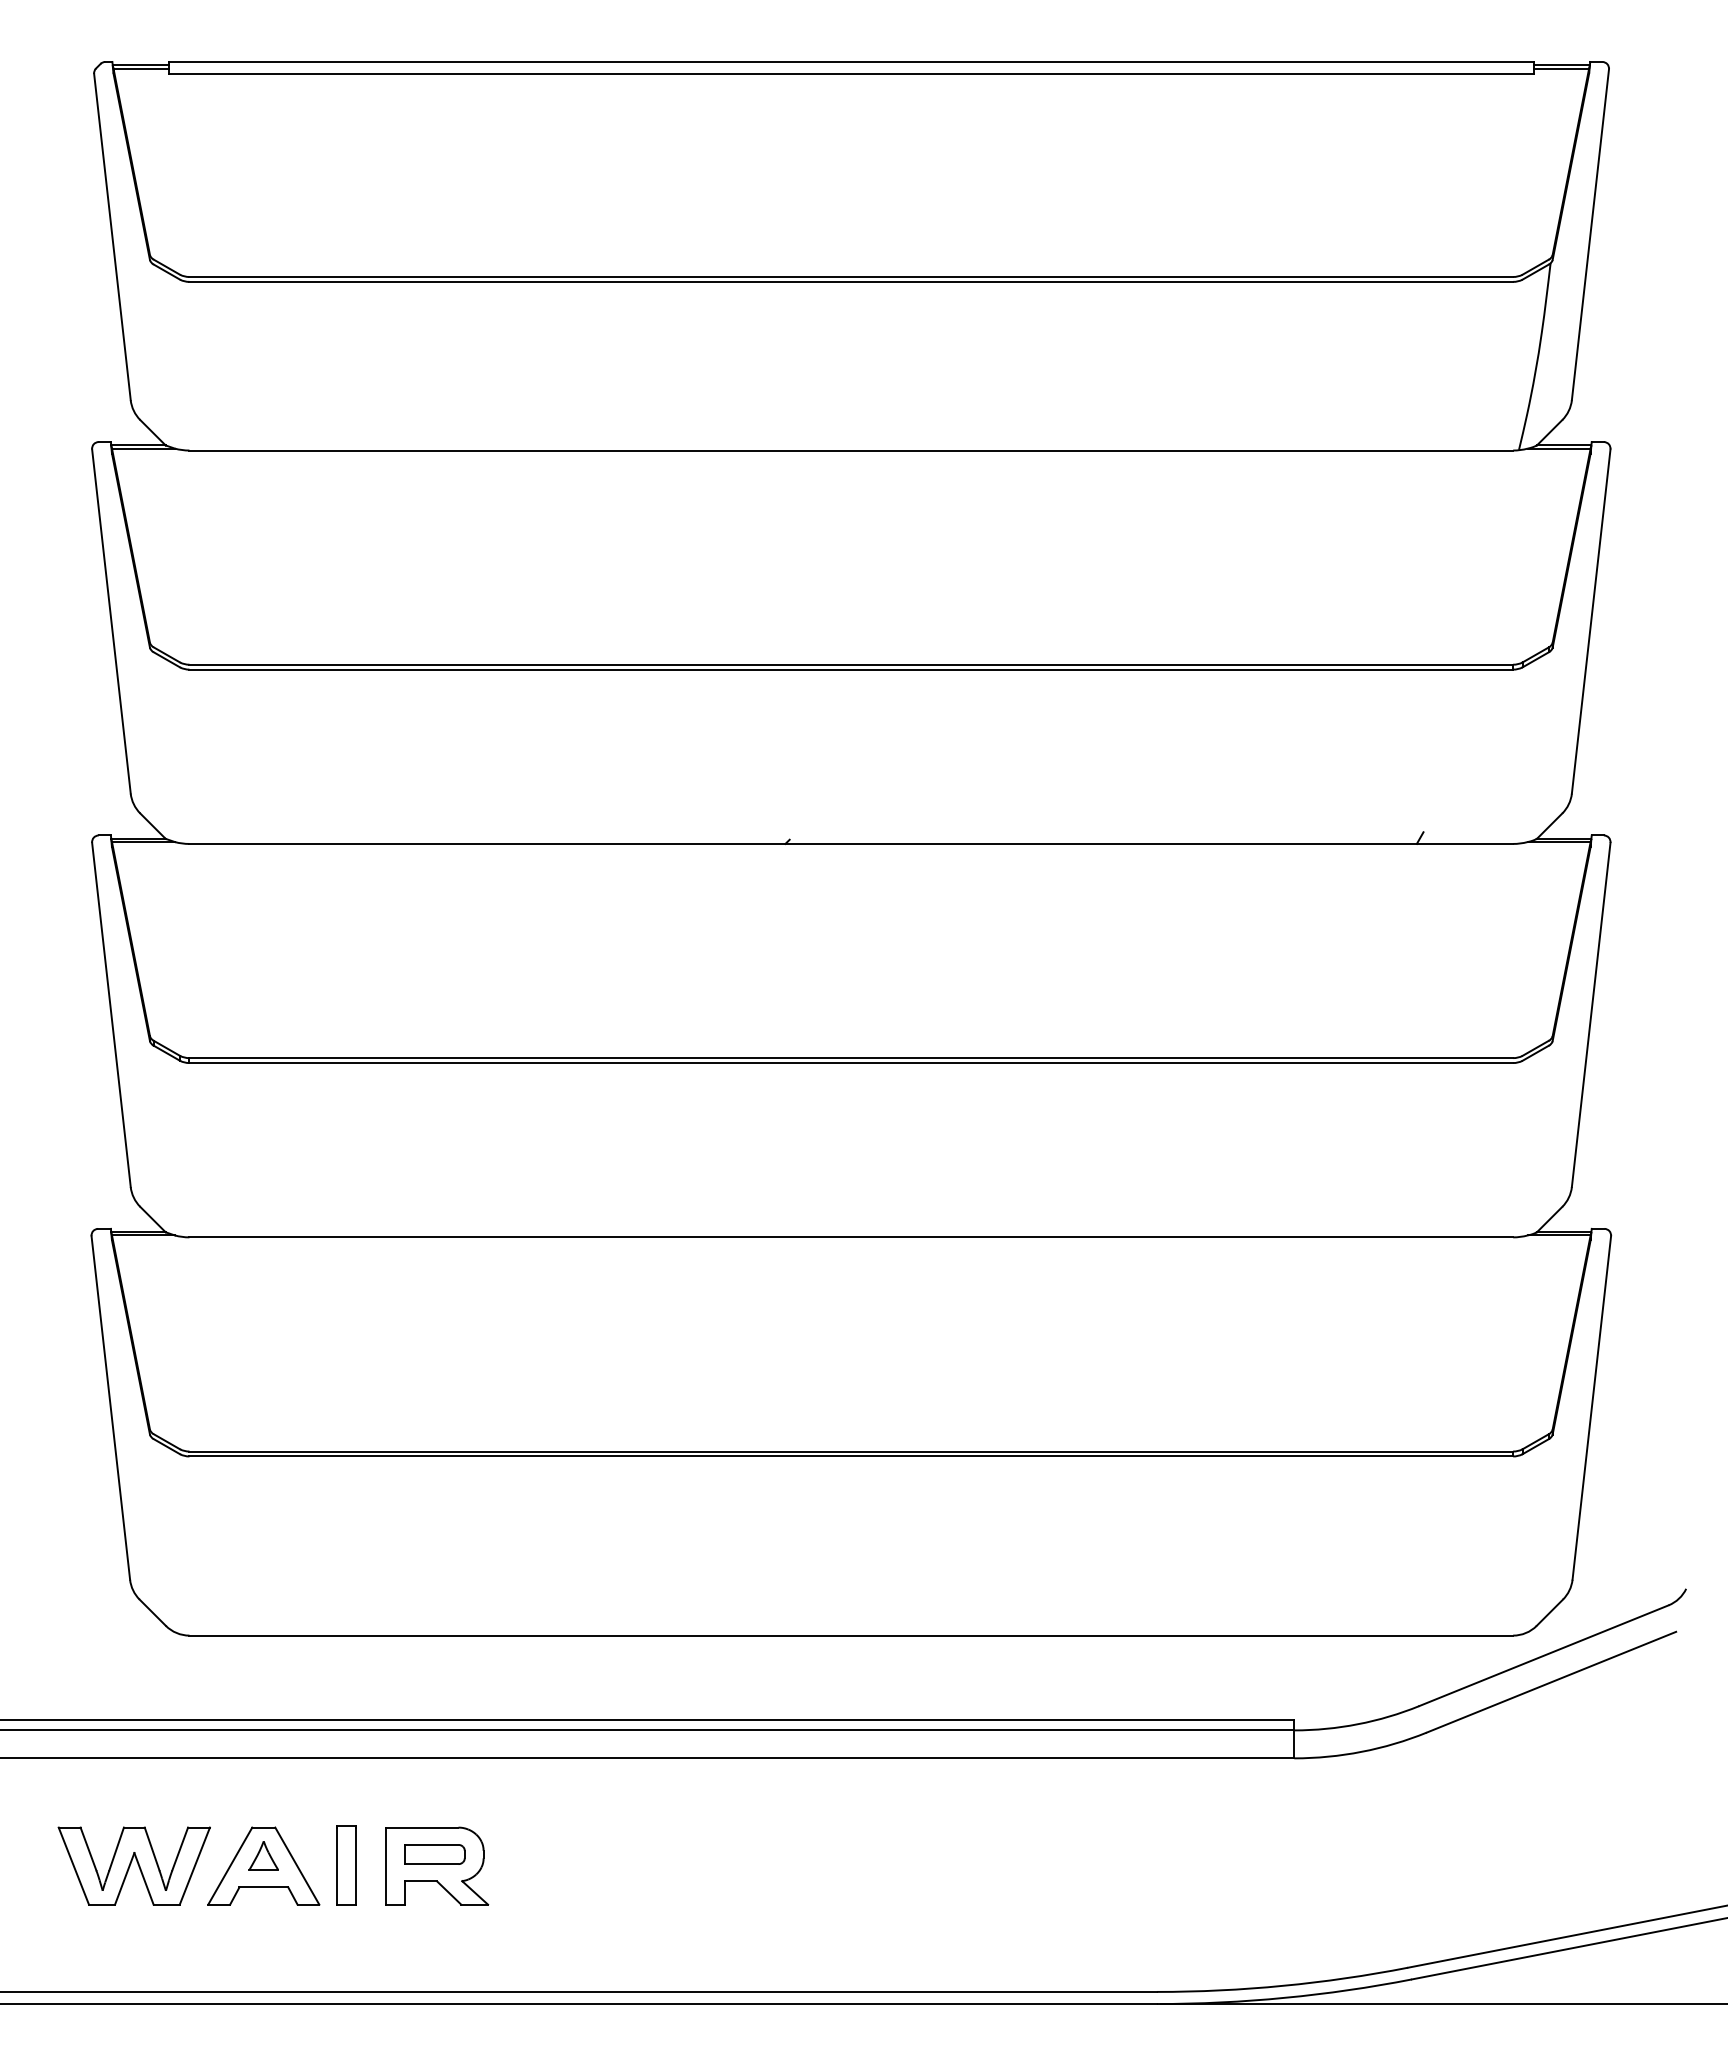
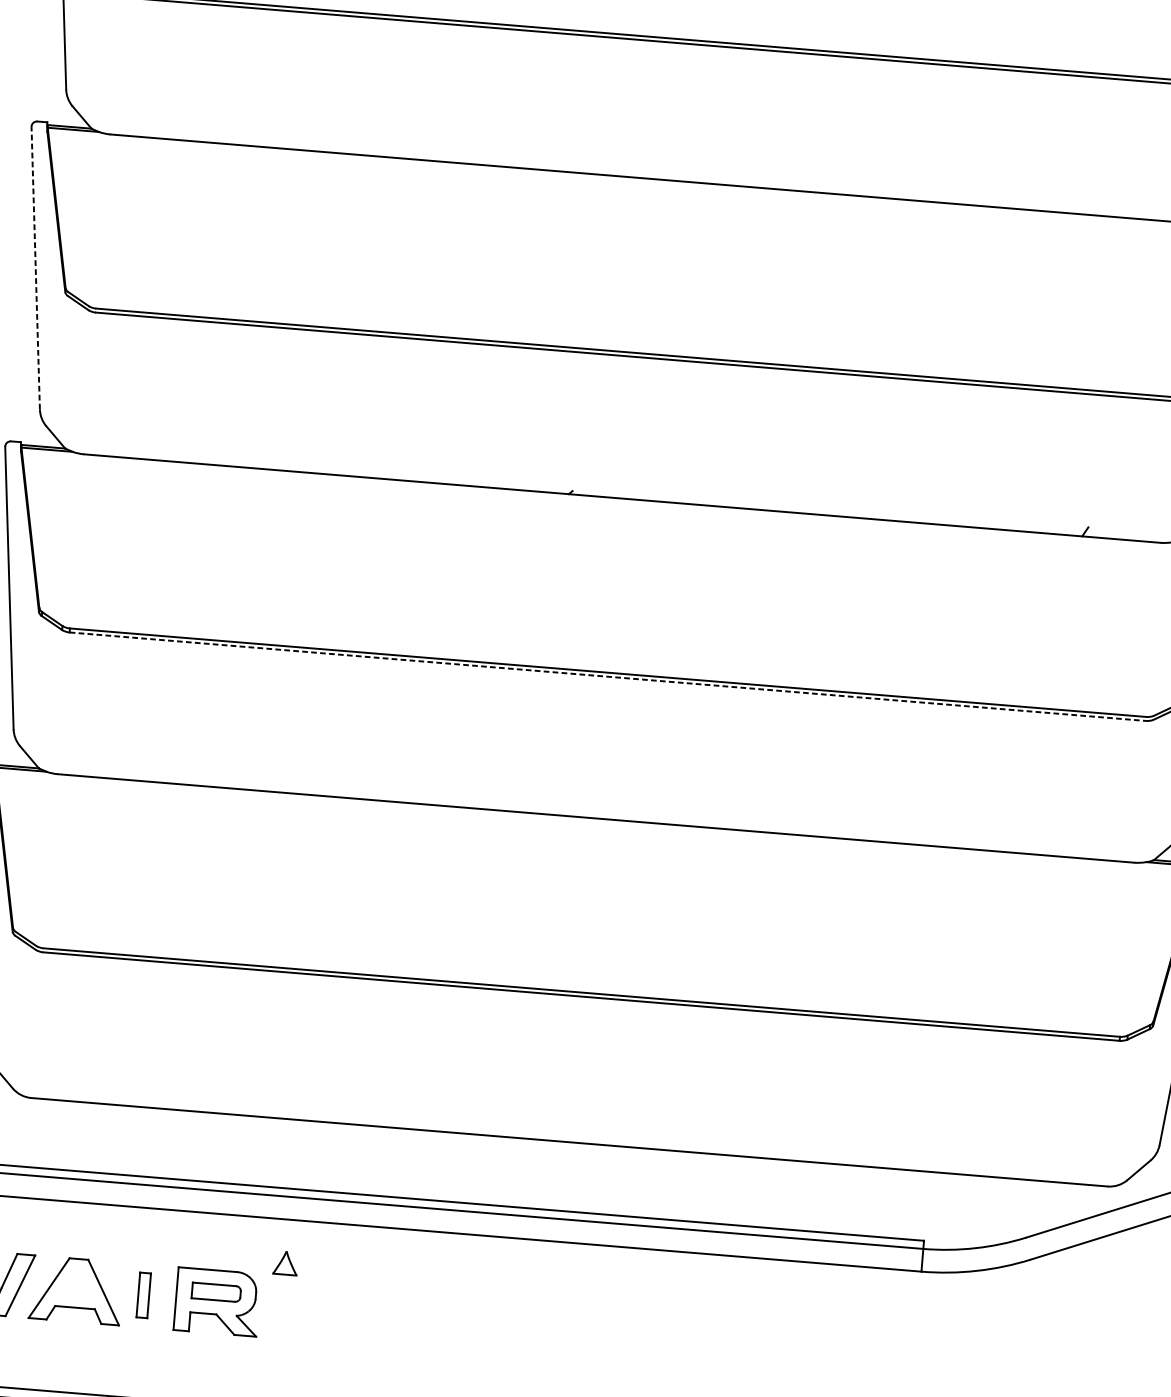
line: (111, 621) -> (35, 268), solid -> dashed
line: (851, 1063) -> (607, 677), solid -> dashed
part: (263, 1855) -> (285, 1262), moved
part: (346, 1865) -> (143, 1295), size x0.7

